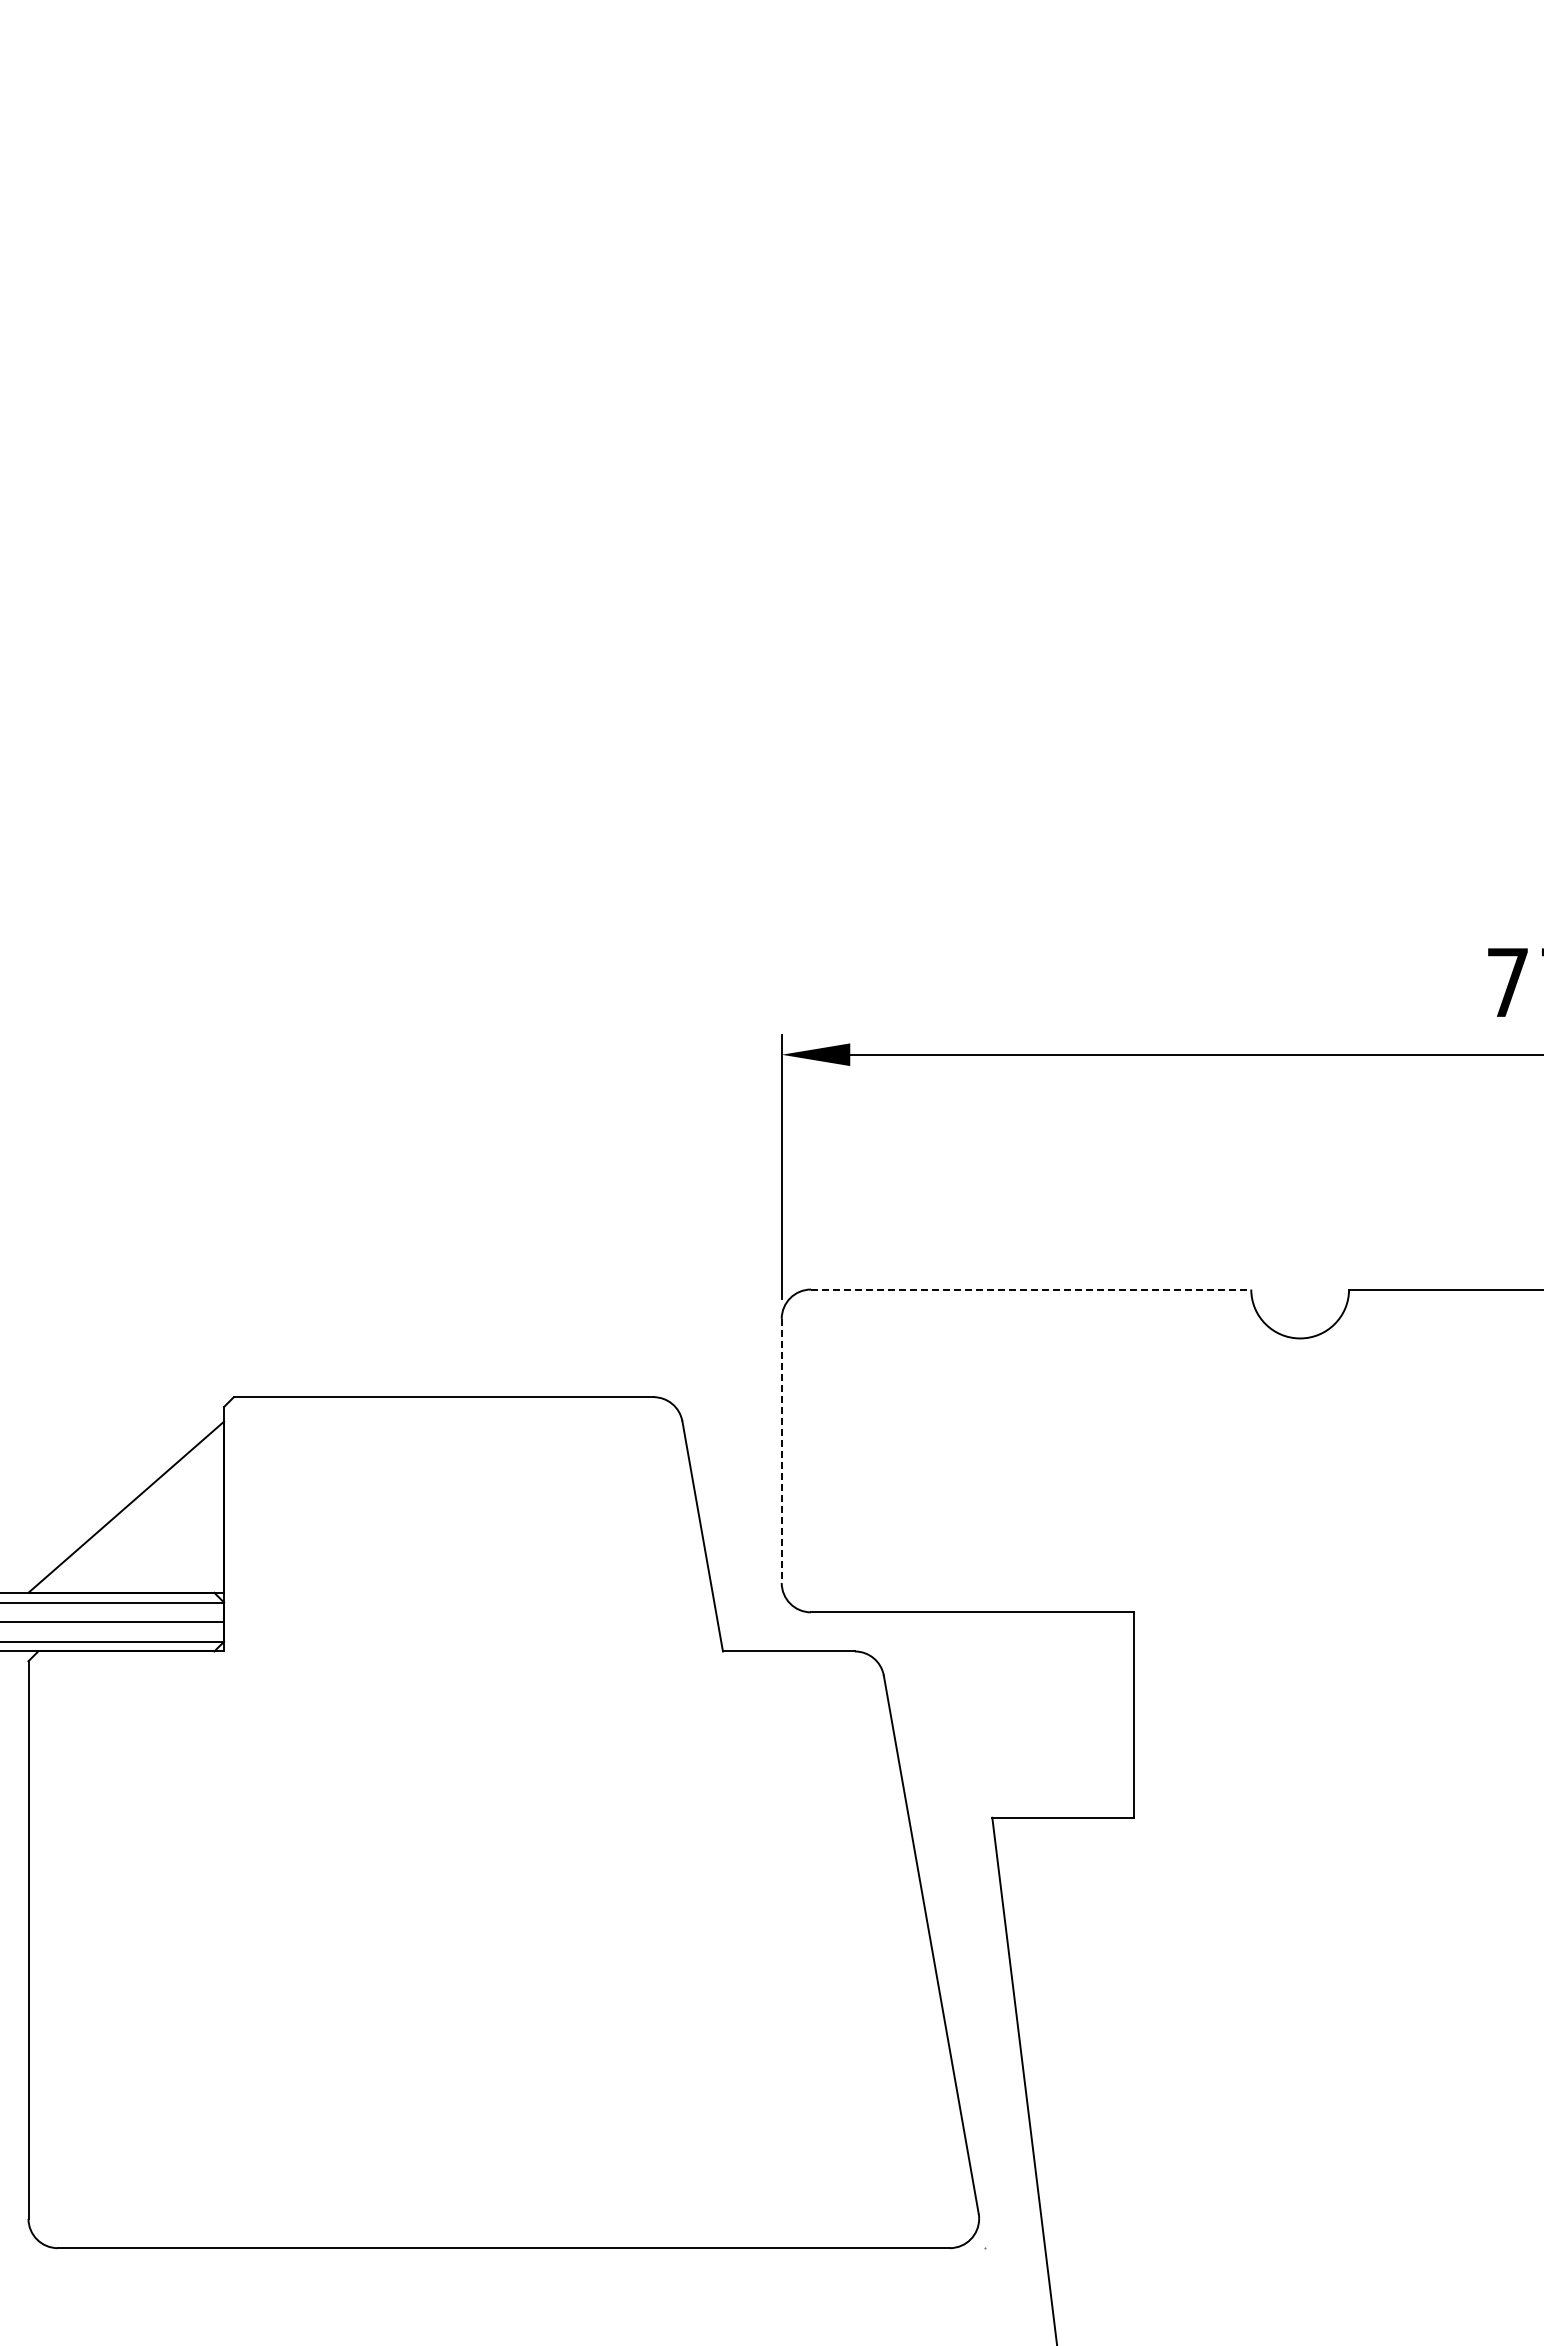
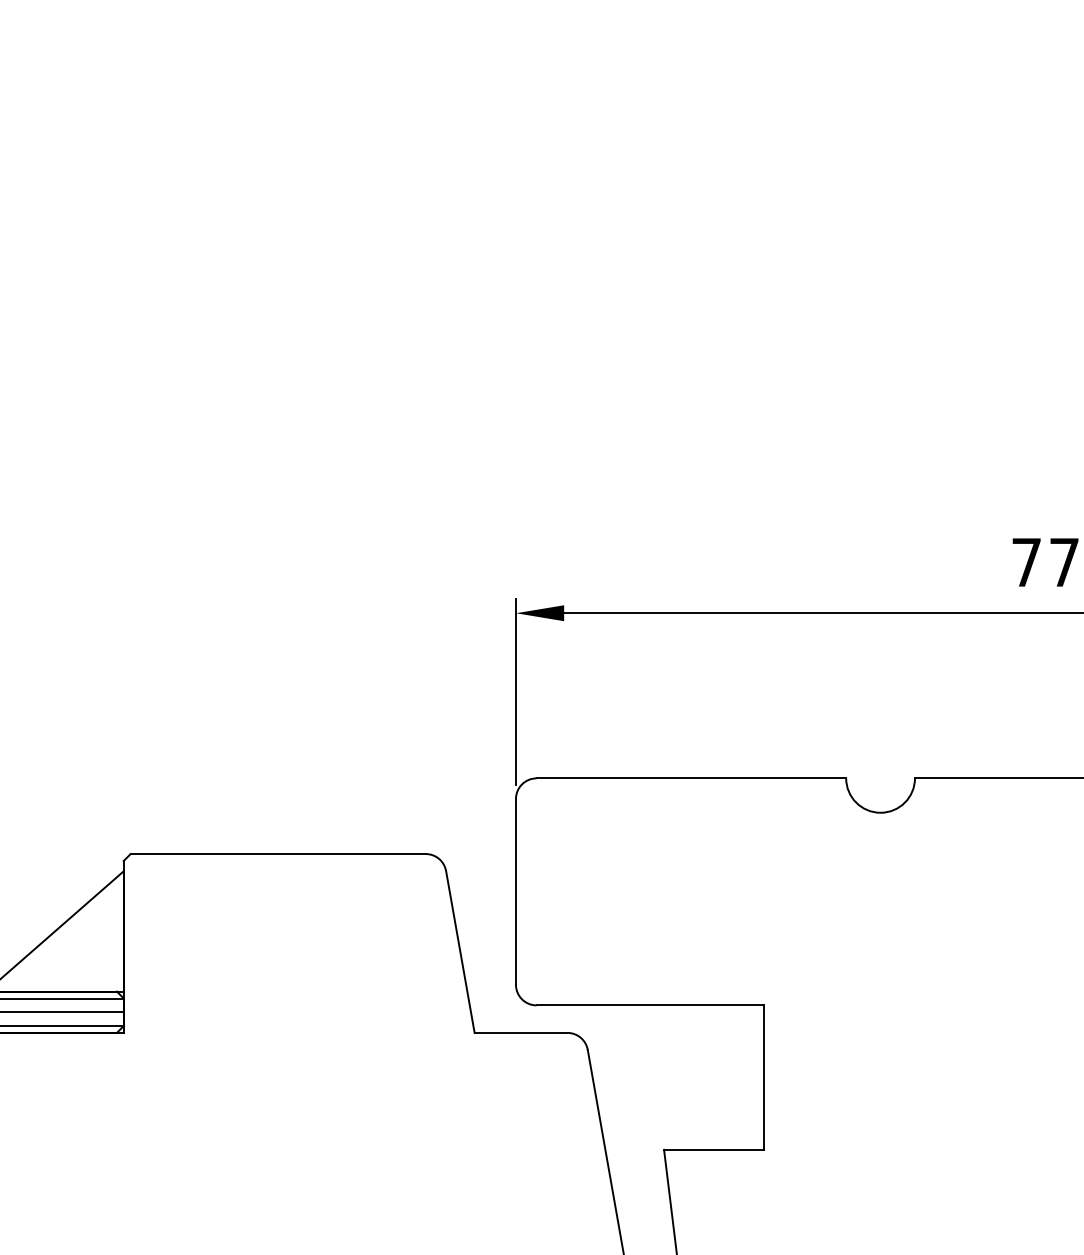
line: (1031, 1289) -> (691, 778), dashed -> solid
line: (781, 1451) -> (515, 892), dashed -> solid

